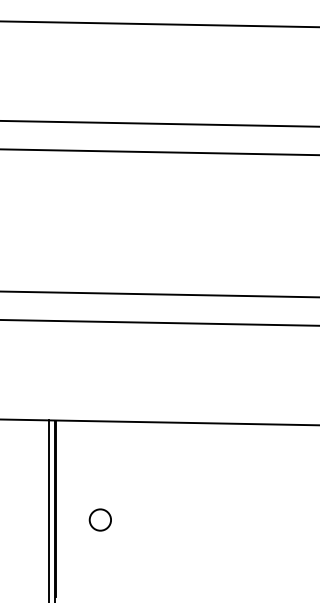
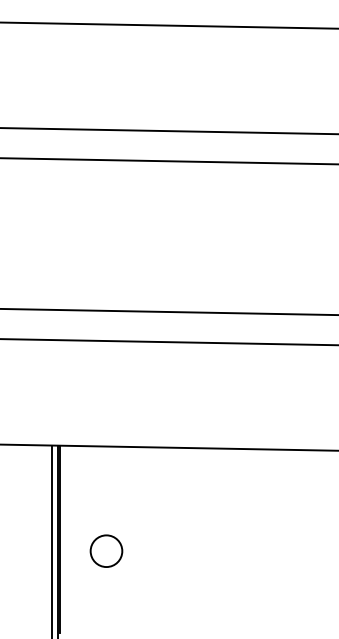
circle: (99, 519) -> (105, 550), size x1.4

